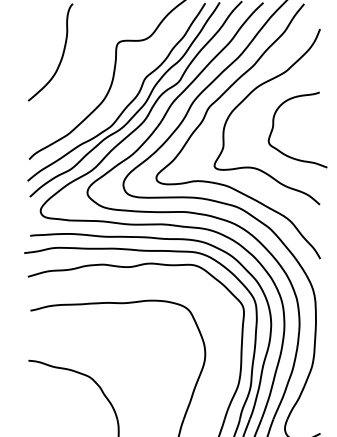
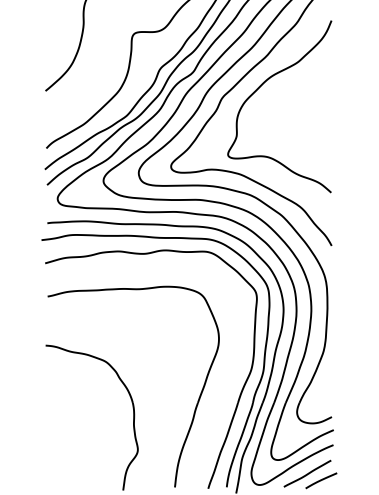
curve: (274, 126) -> (286, 116), removed

